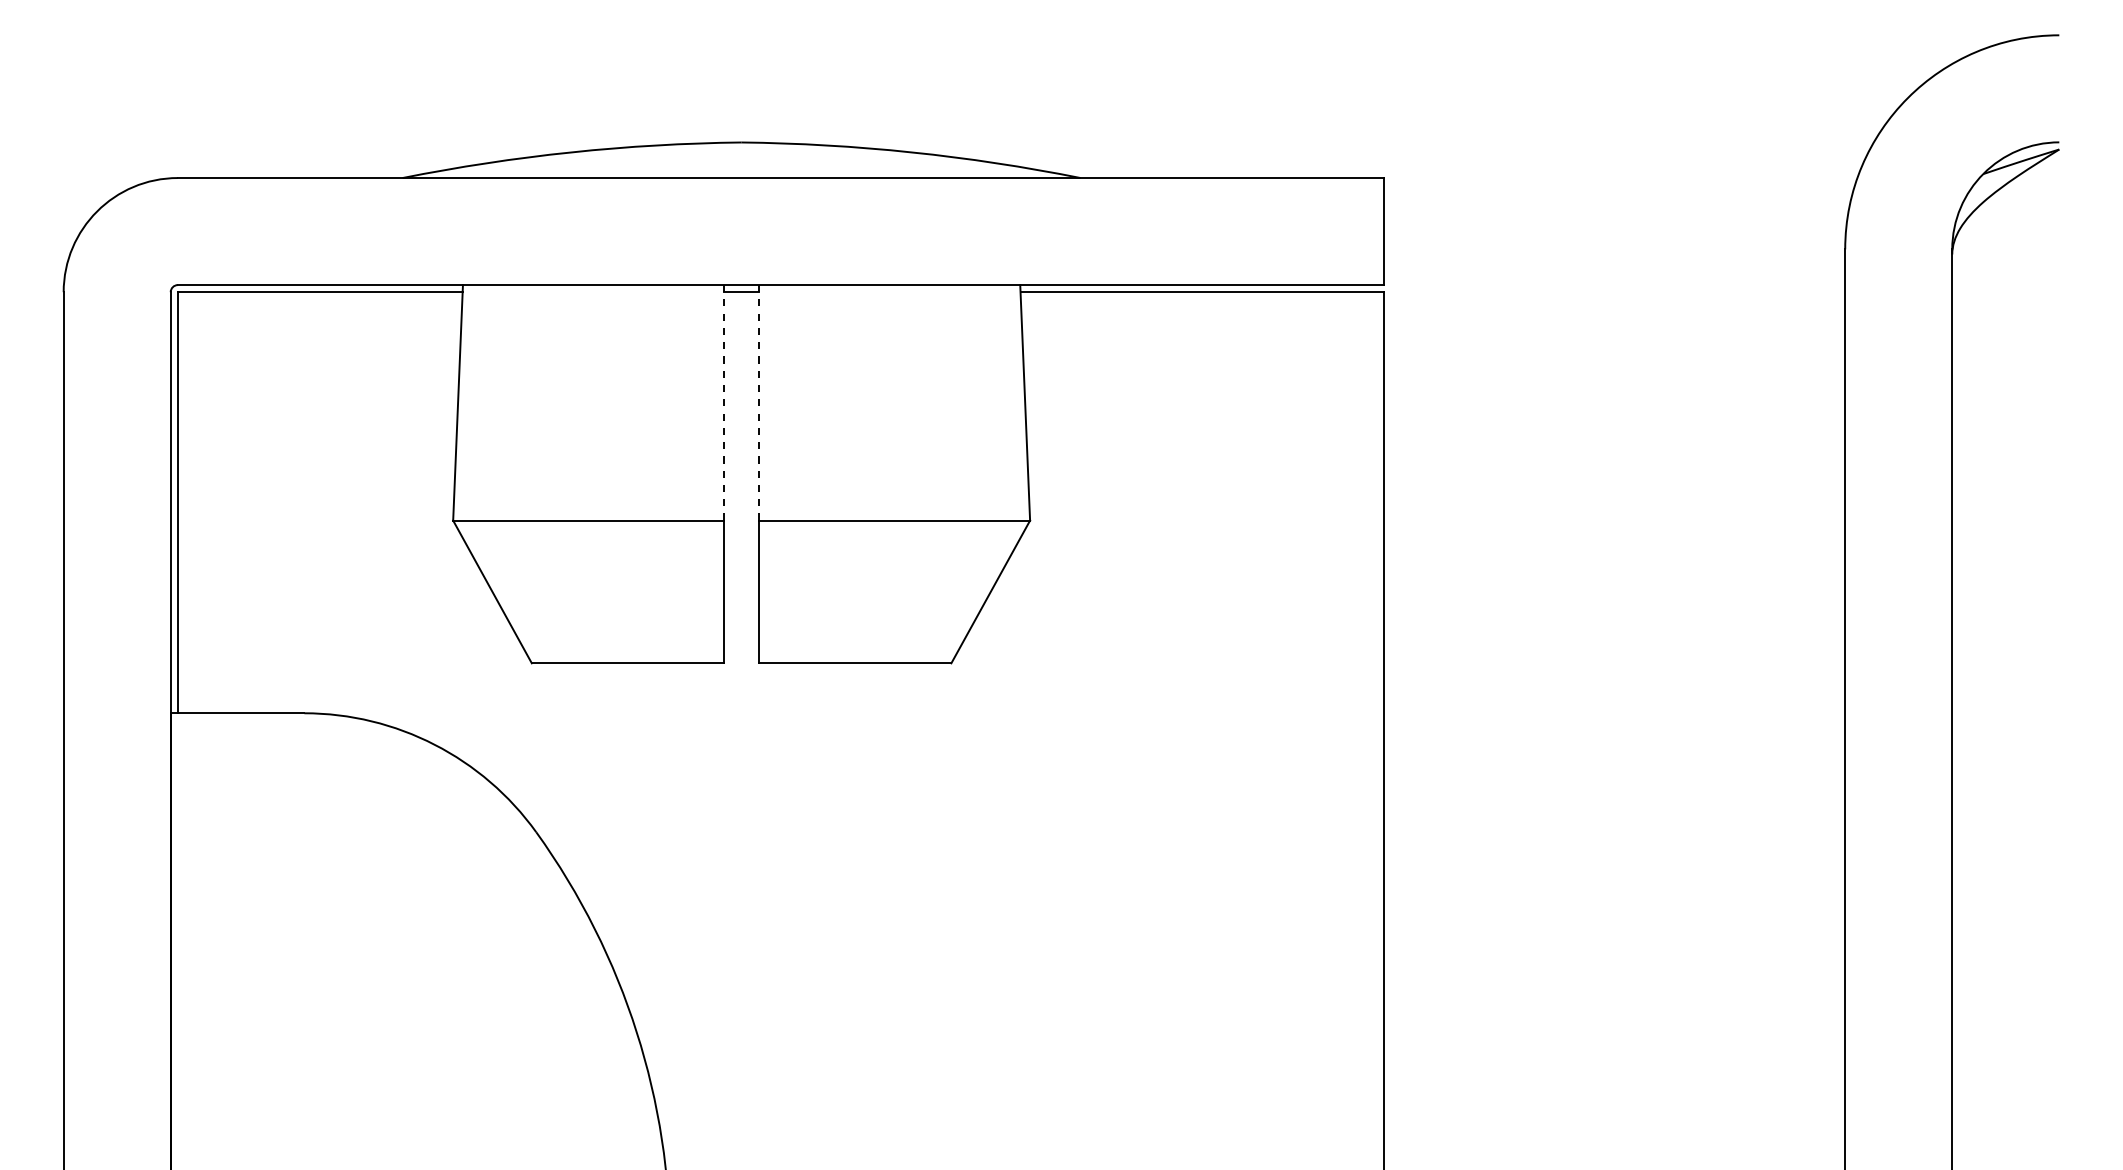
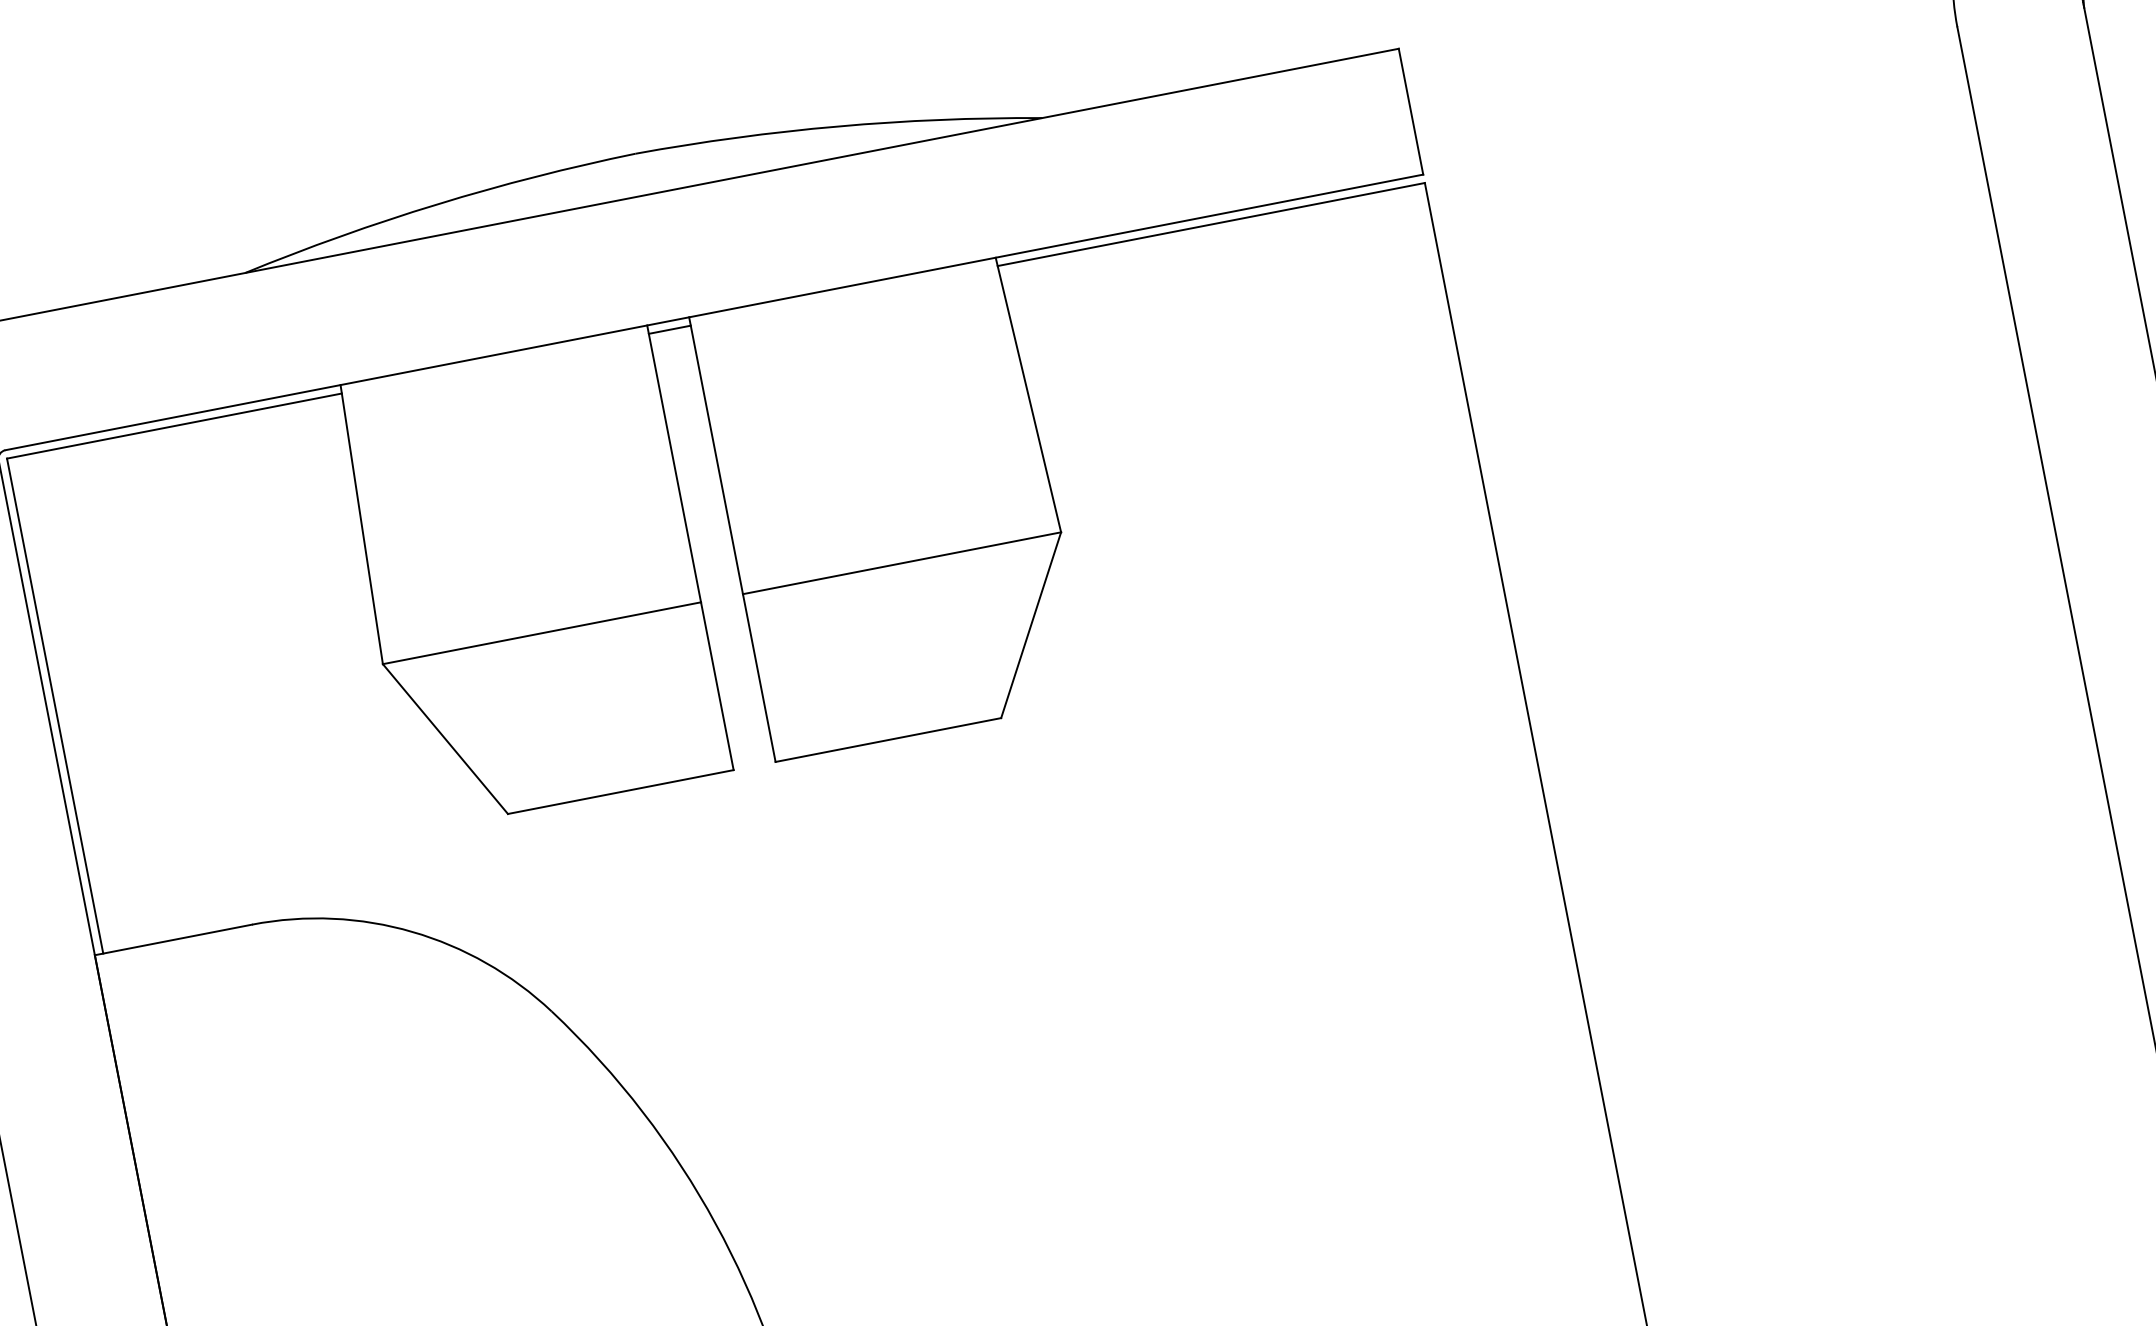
line: (723, 402) -> (673, 463), dashed -> solid
line: (759, 402) -> (716, 455), dashed -> solid

